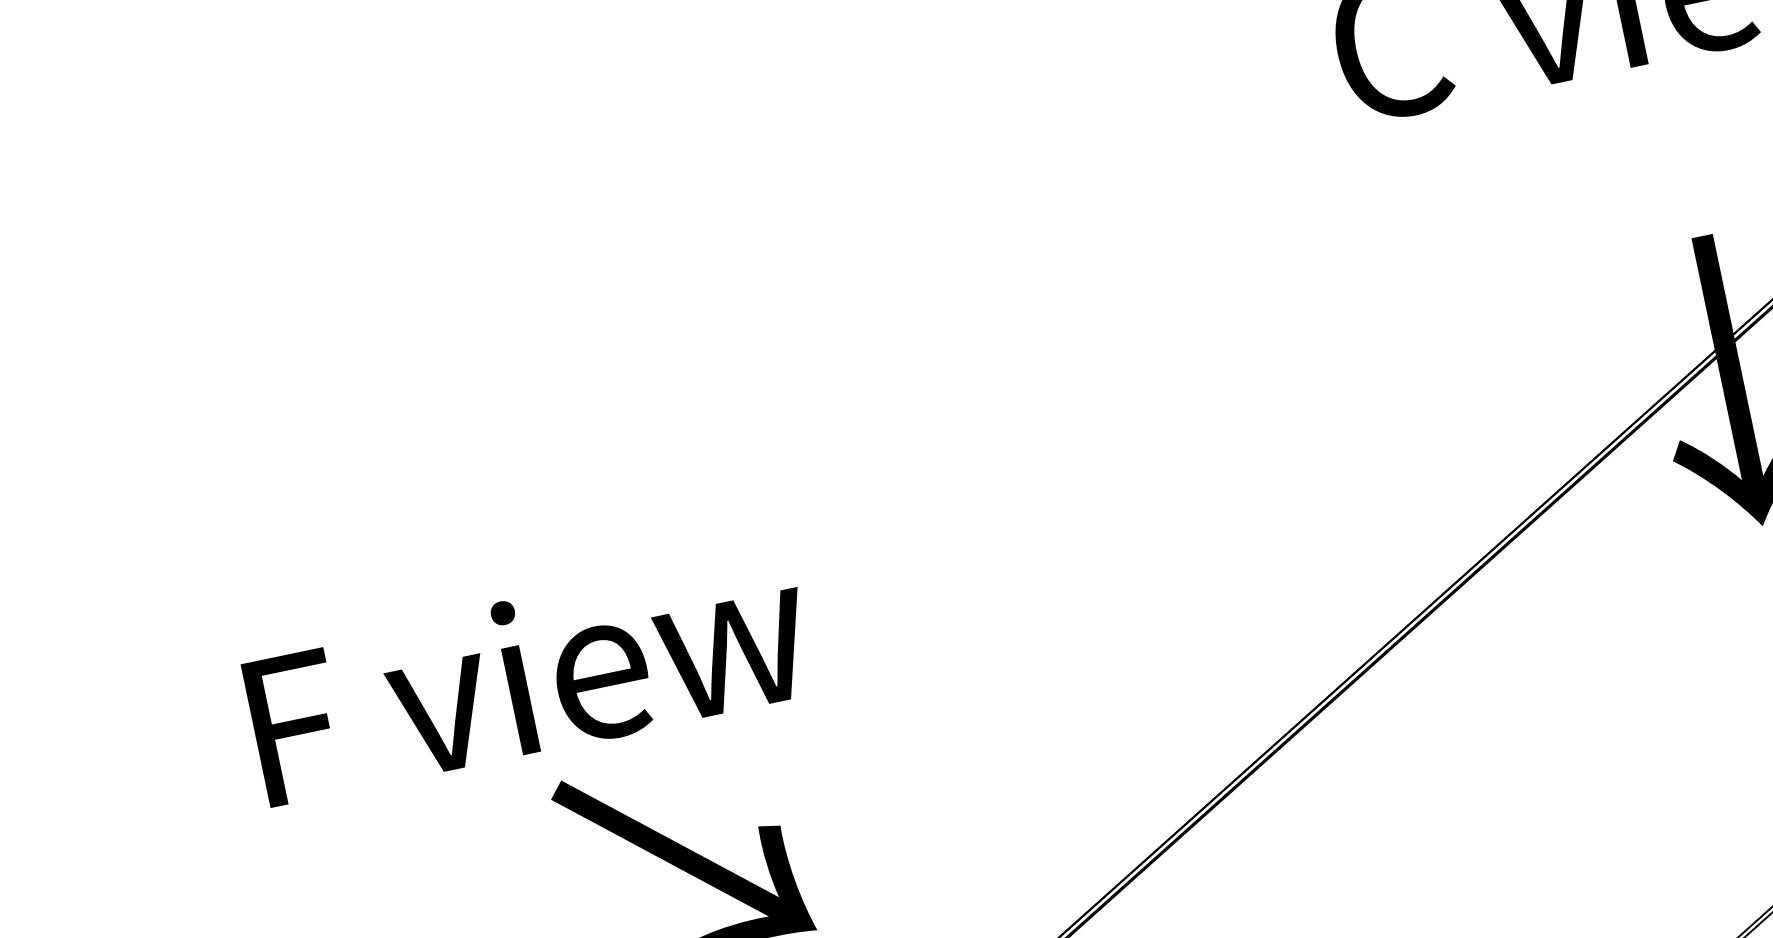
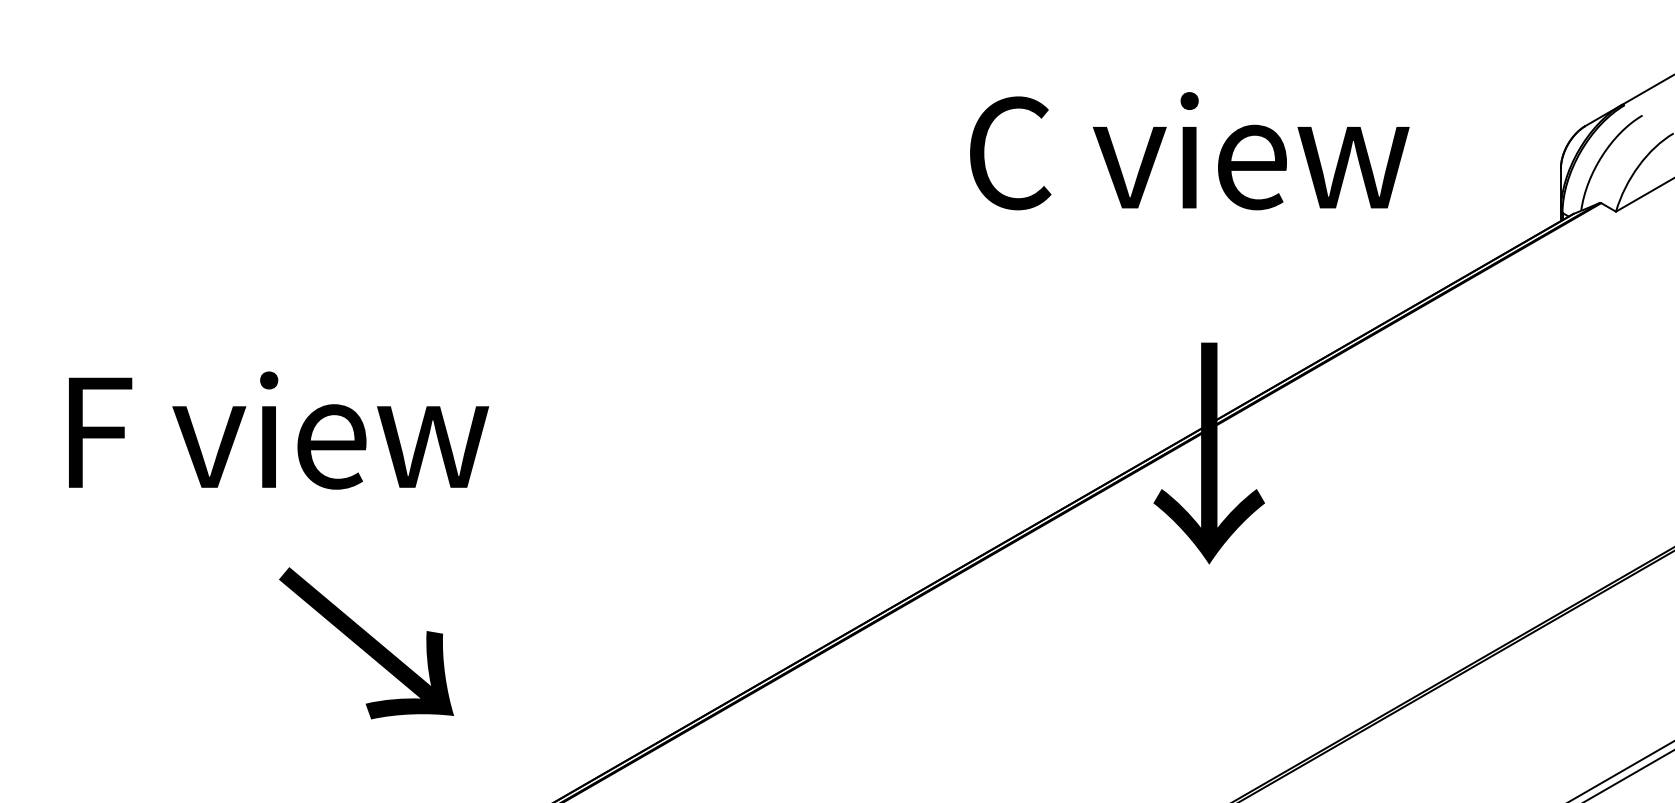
text: (530, 675) -> (279, 430), moved

